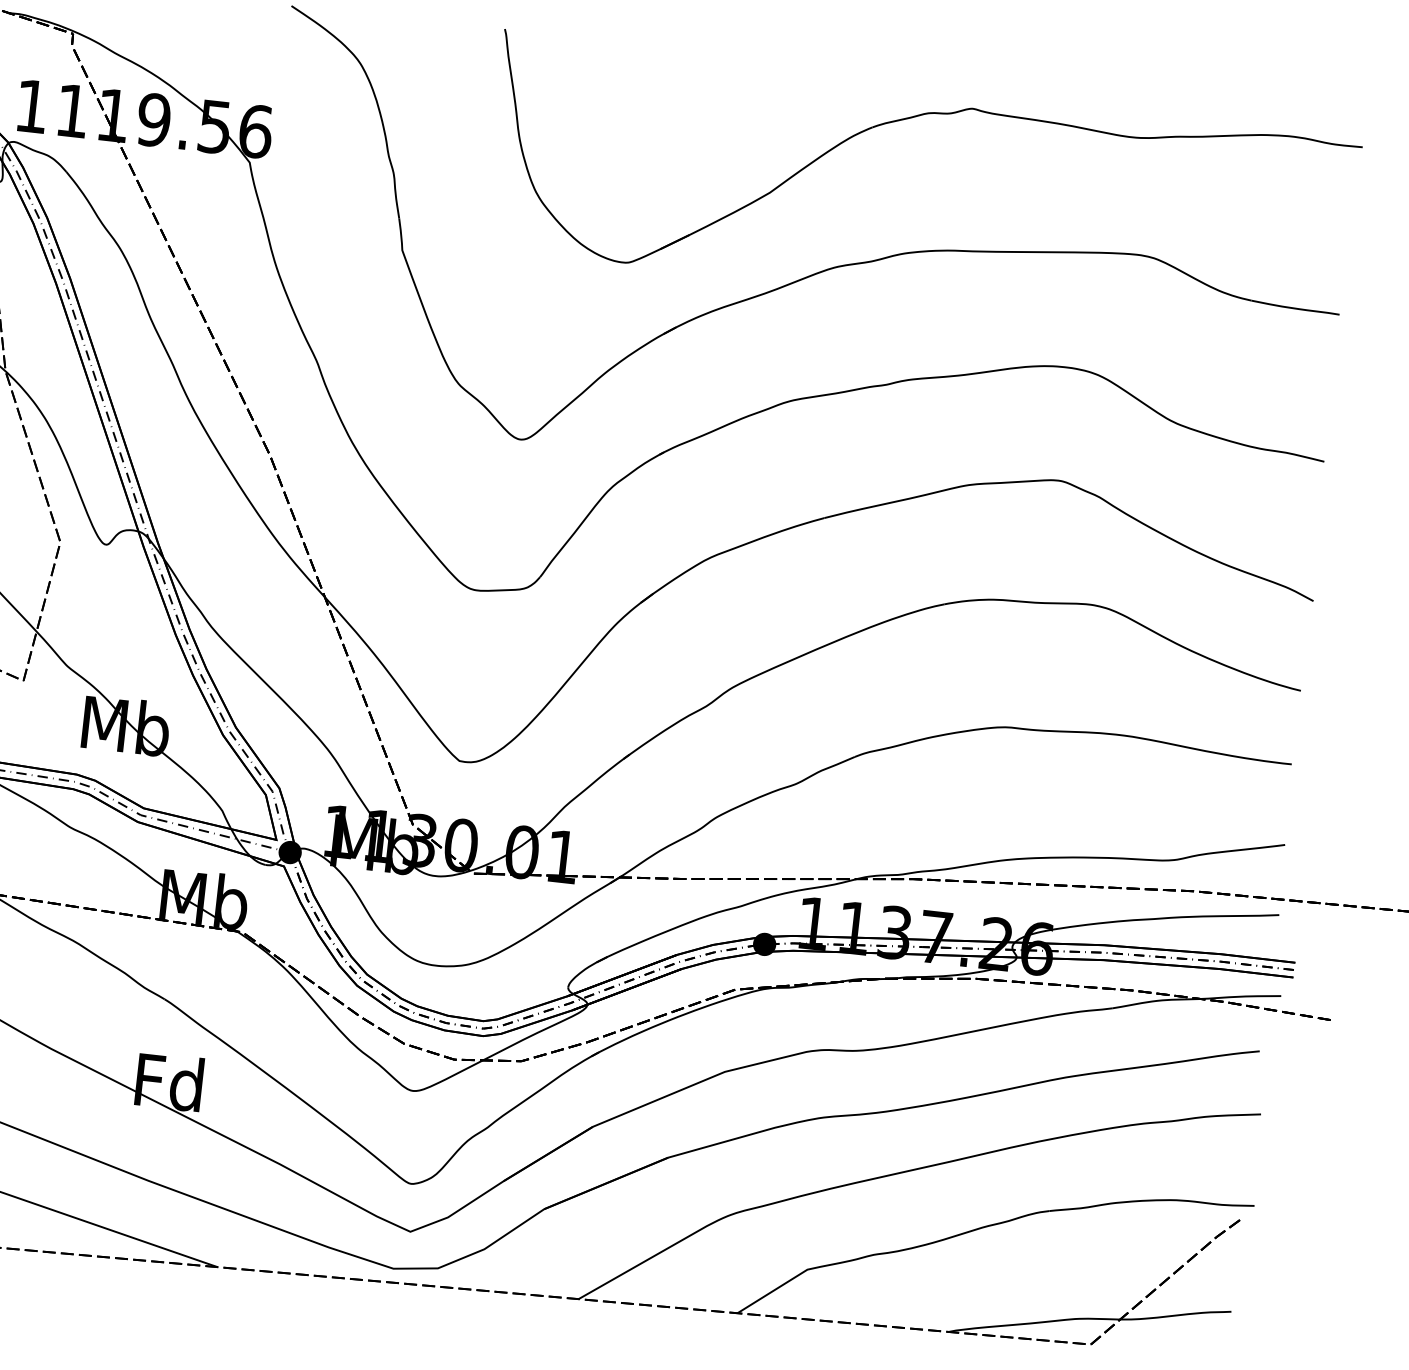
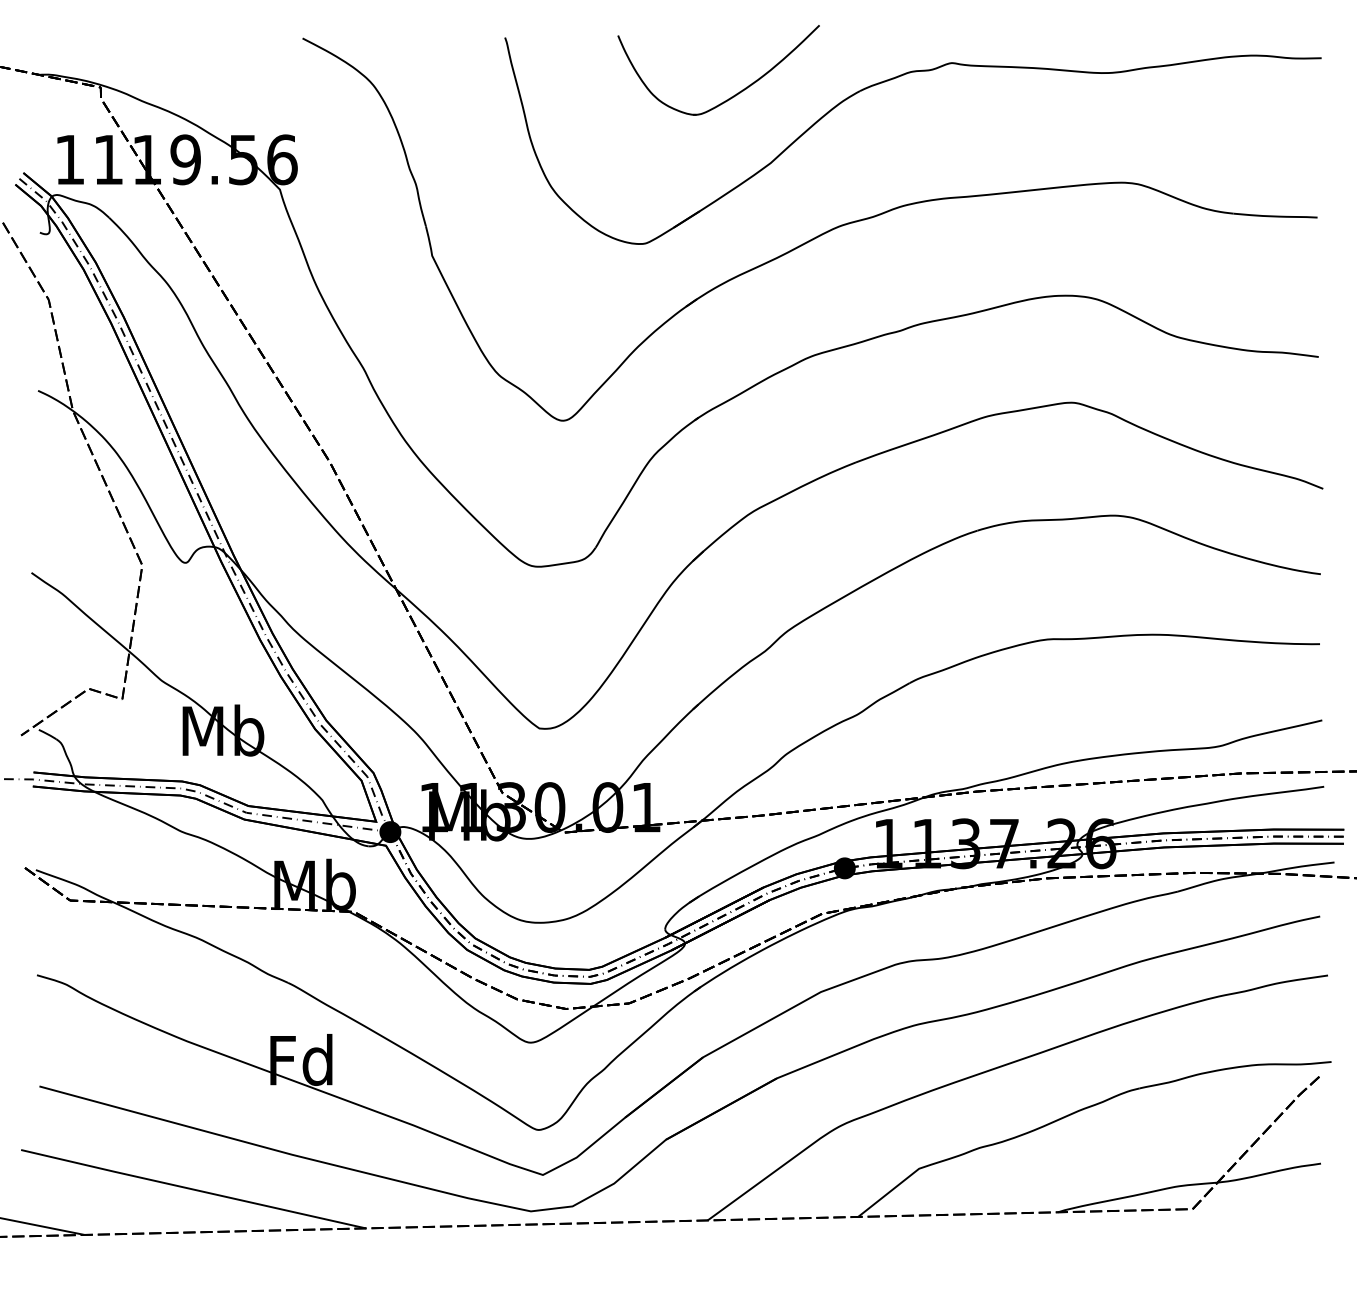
part: (739, 116) -> (734, 94), added

